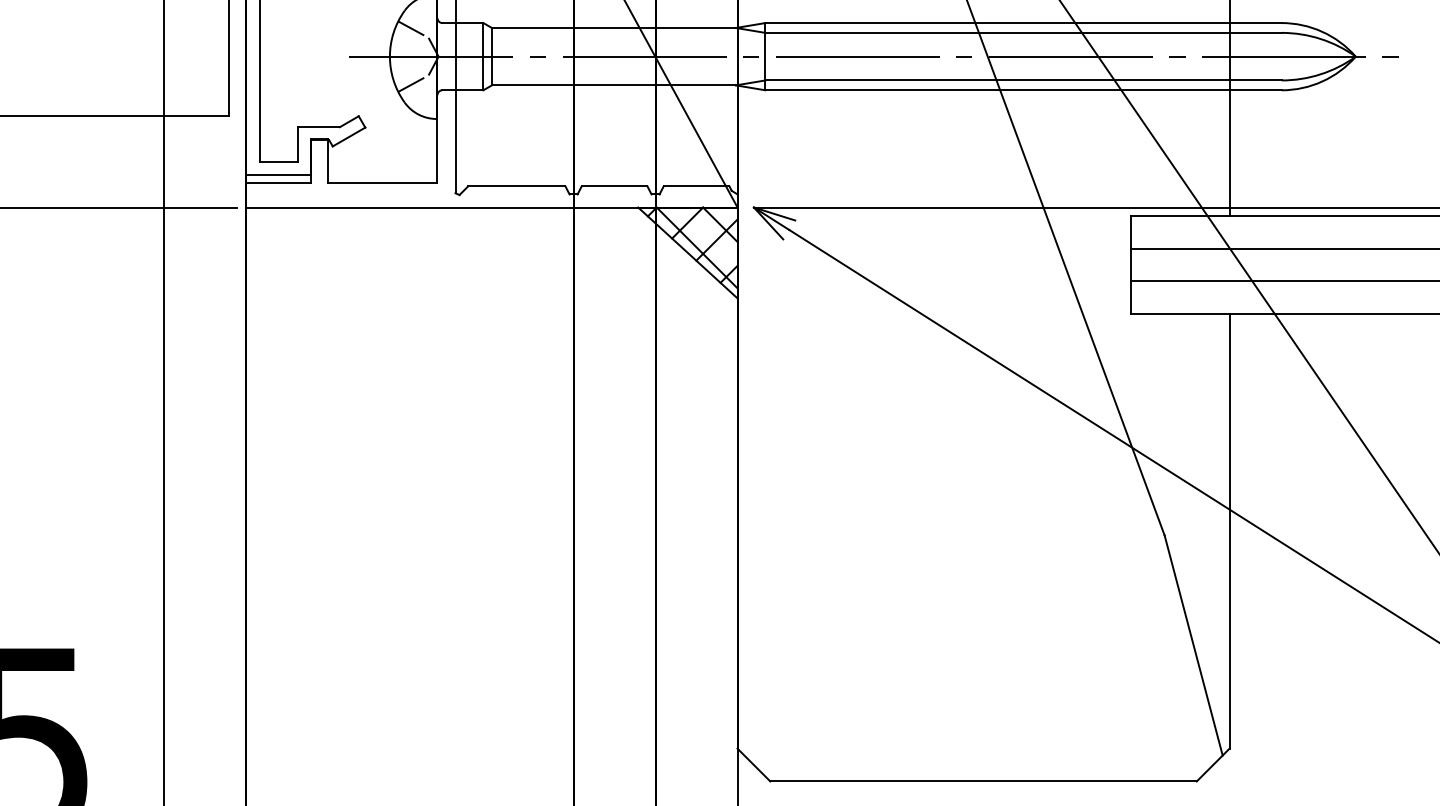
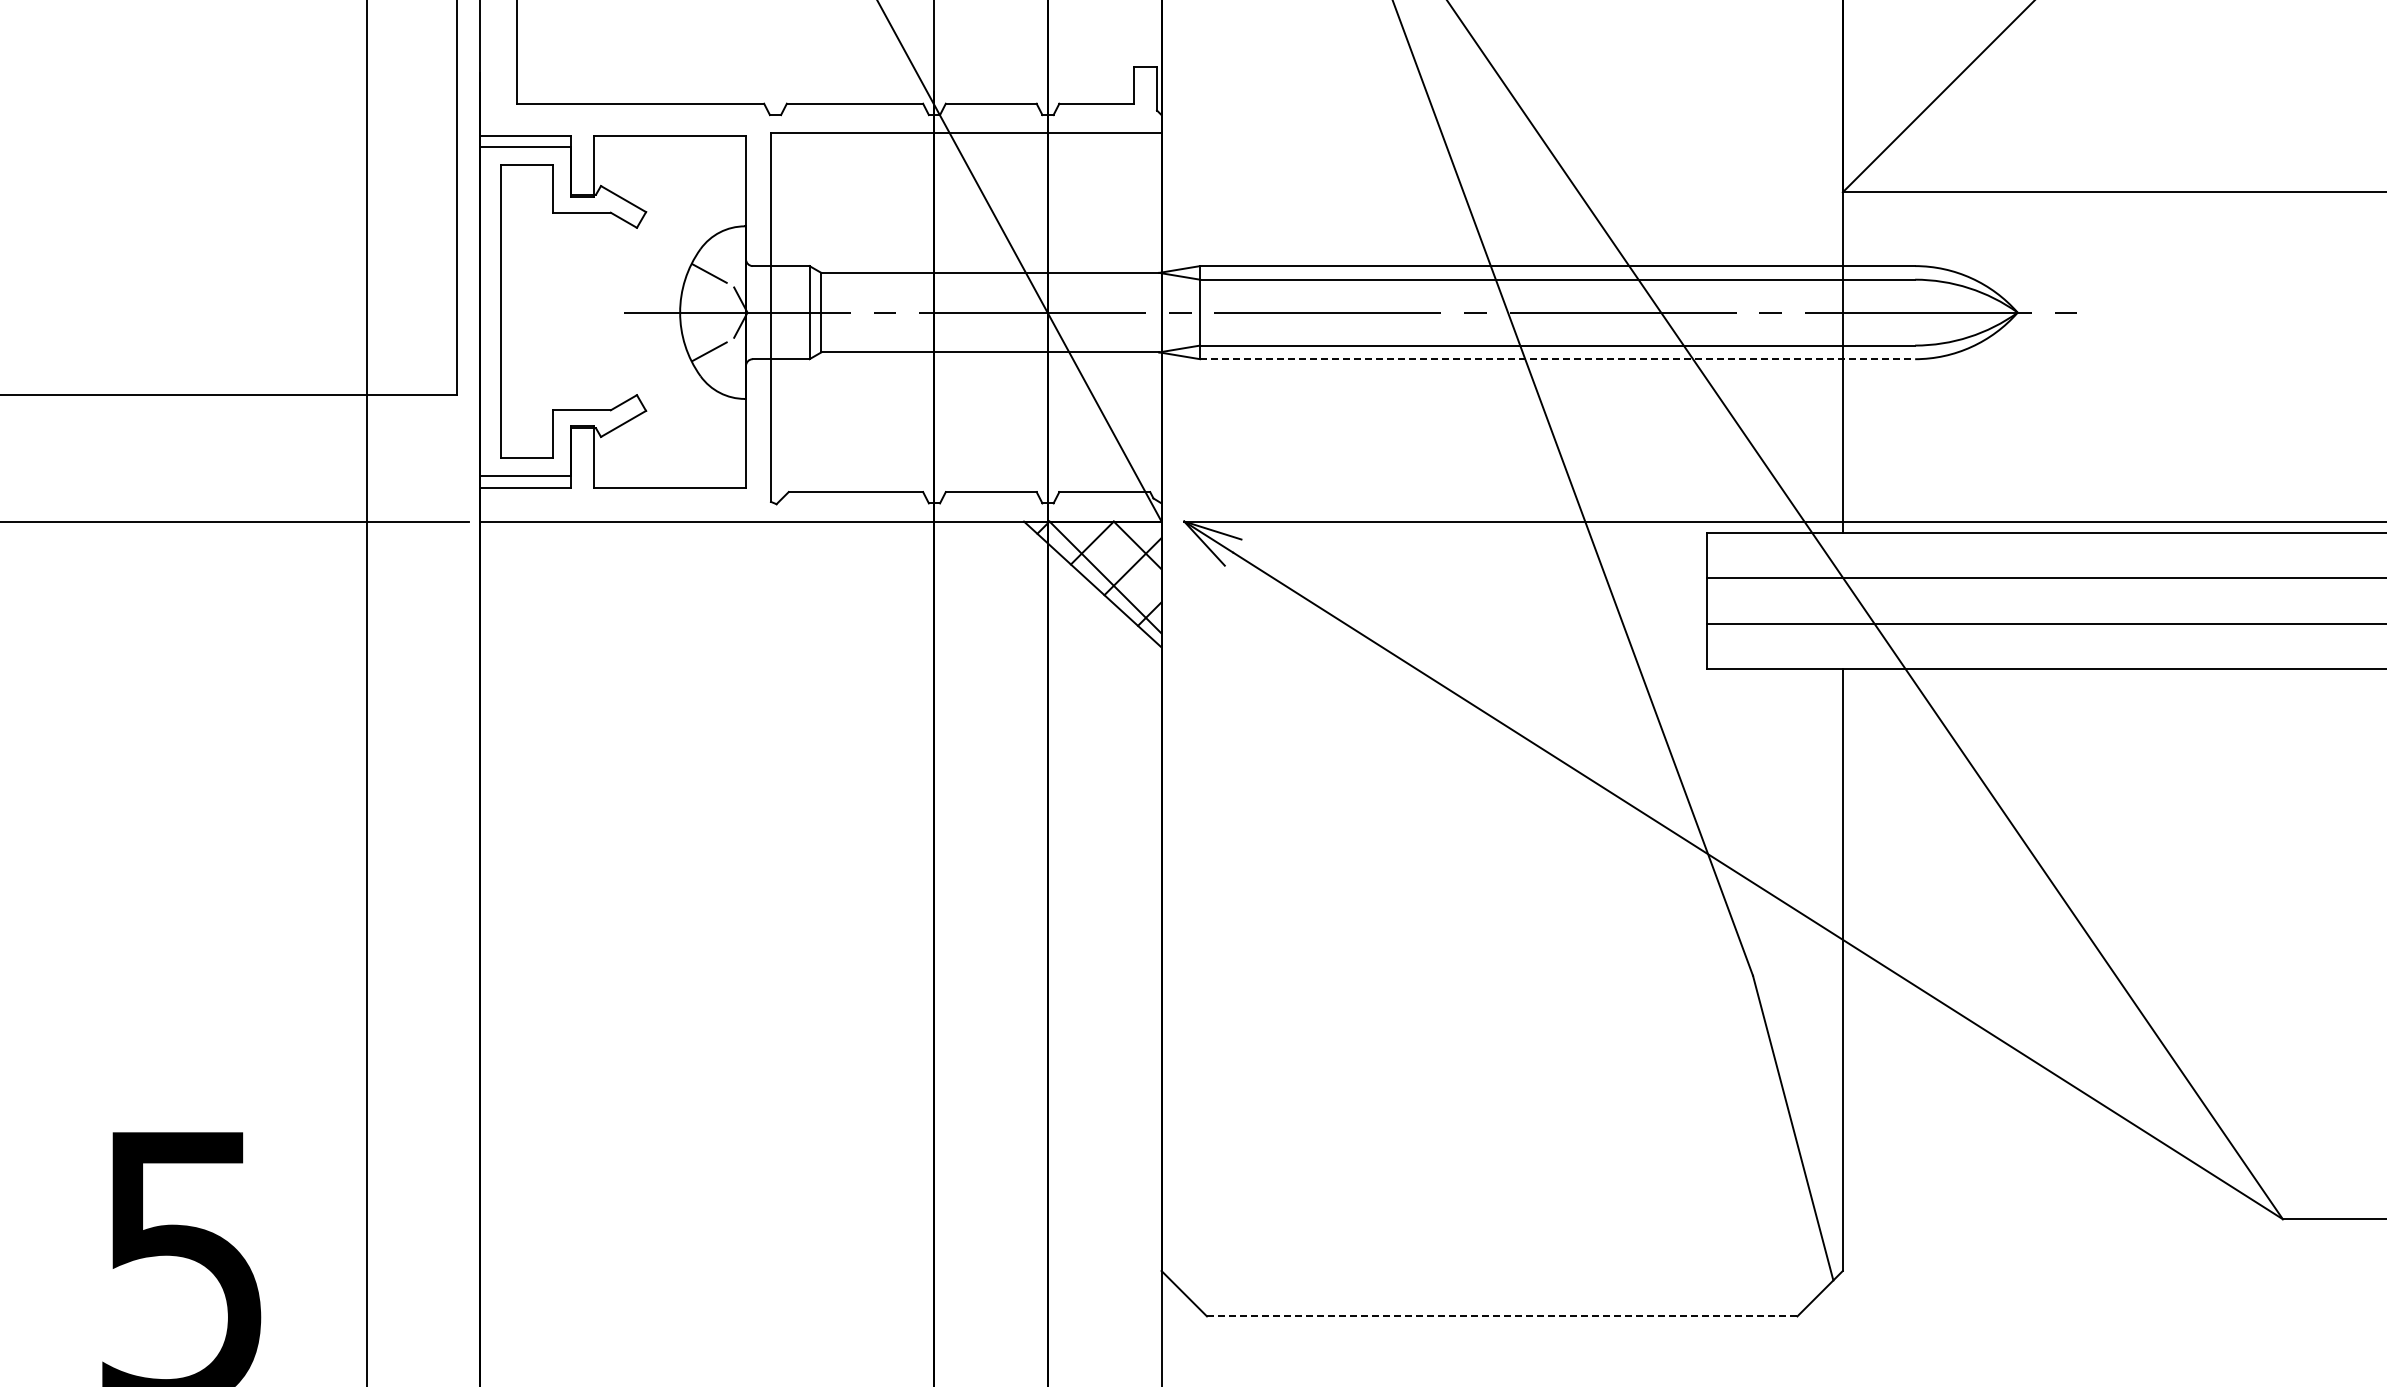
line: (1024, 90) -> (1558, 359), solid -> dashed
line: (983, 781) -> (1501, 1316), solid -> dashed

